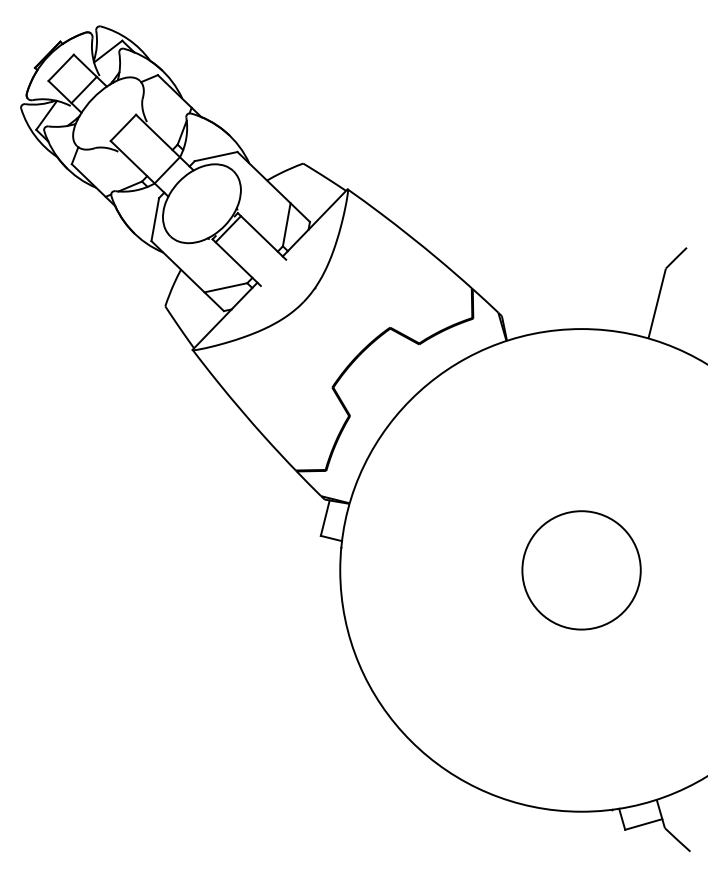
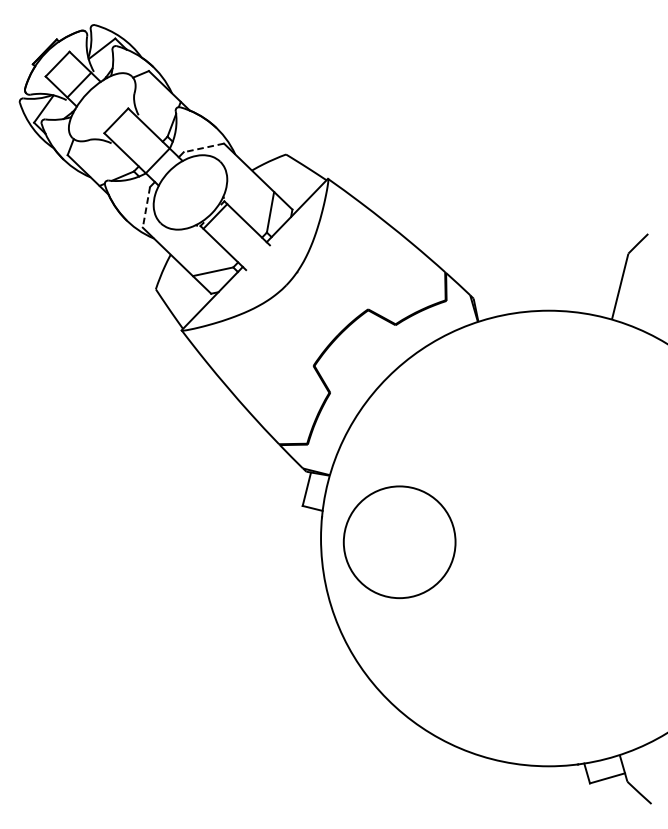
line: (216, 156) -> (204, 147), solid -> dashed
line: (155, 219) -> (146, 207), solid -> dashed
circle: (581, 570) -> (399, 542), moved

